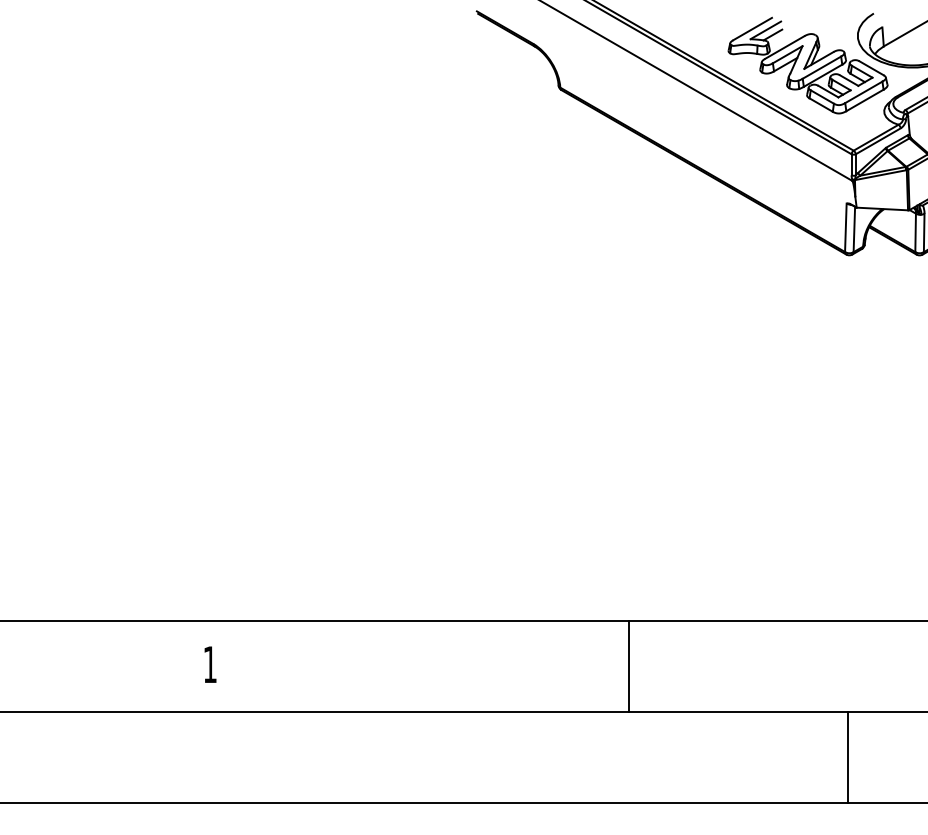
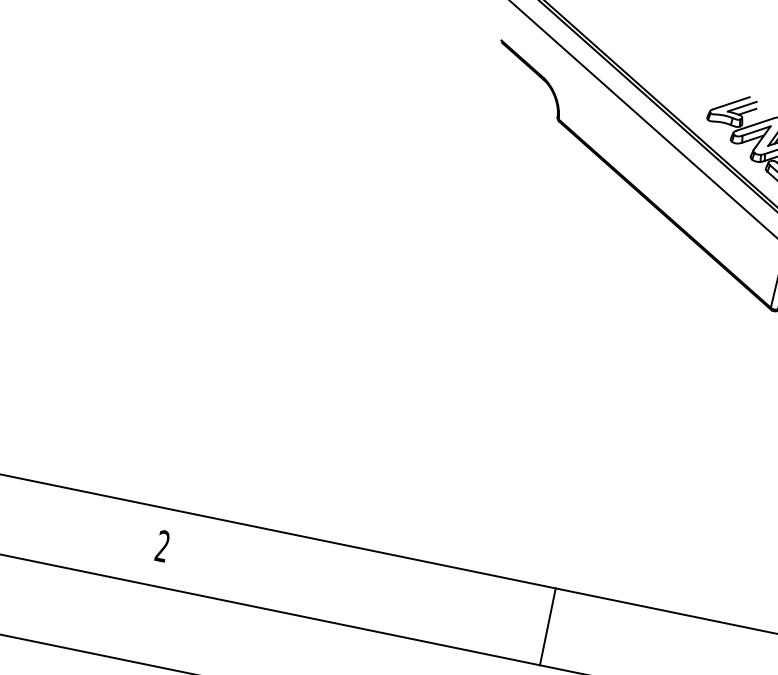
text: (209, 663) -> (162, 545), 1 -> 2
line: (629, 665) -> (548, 626), moved

